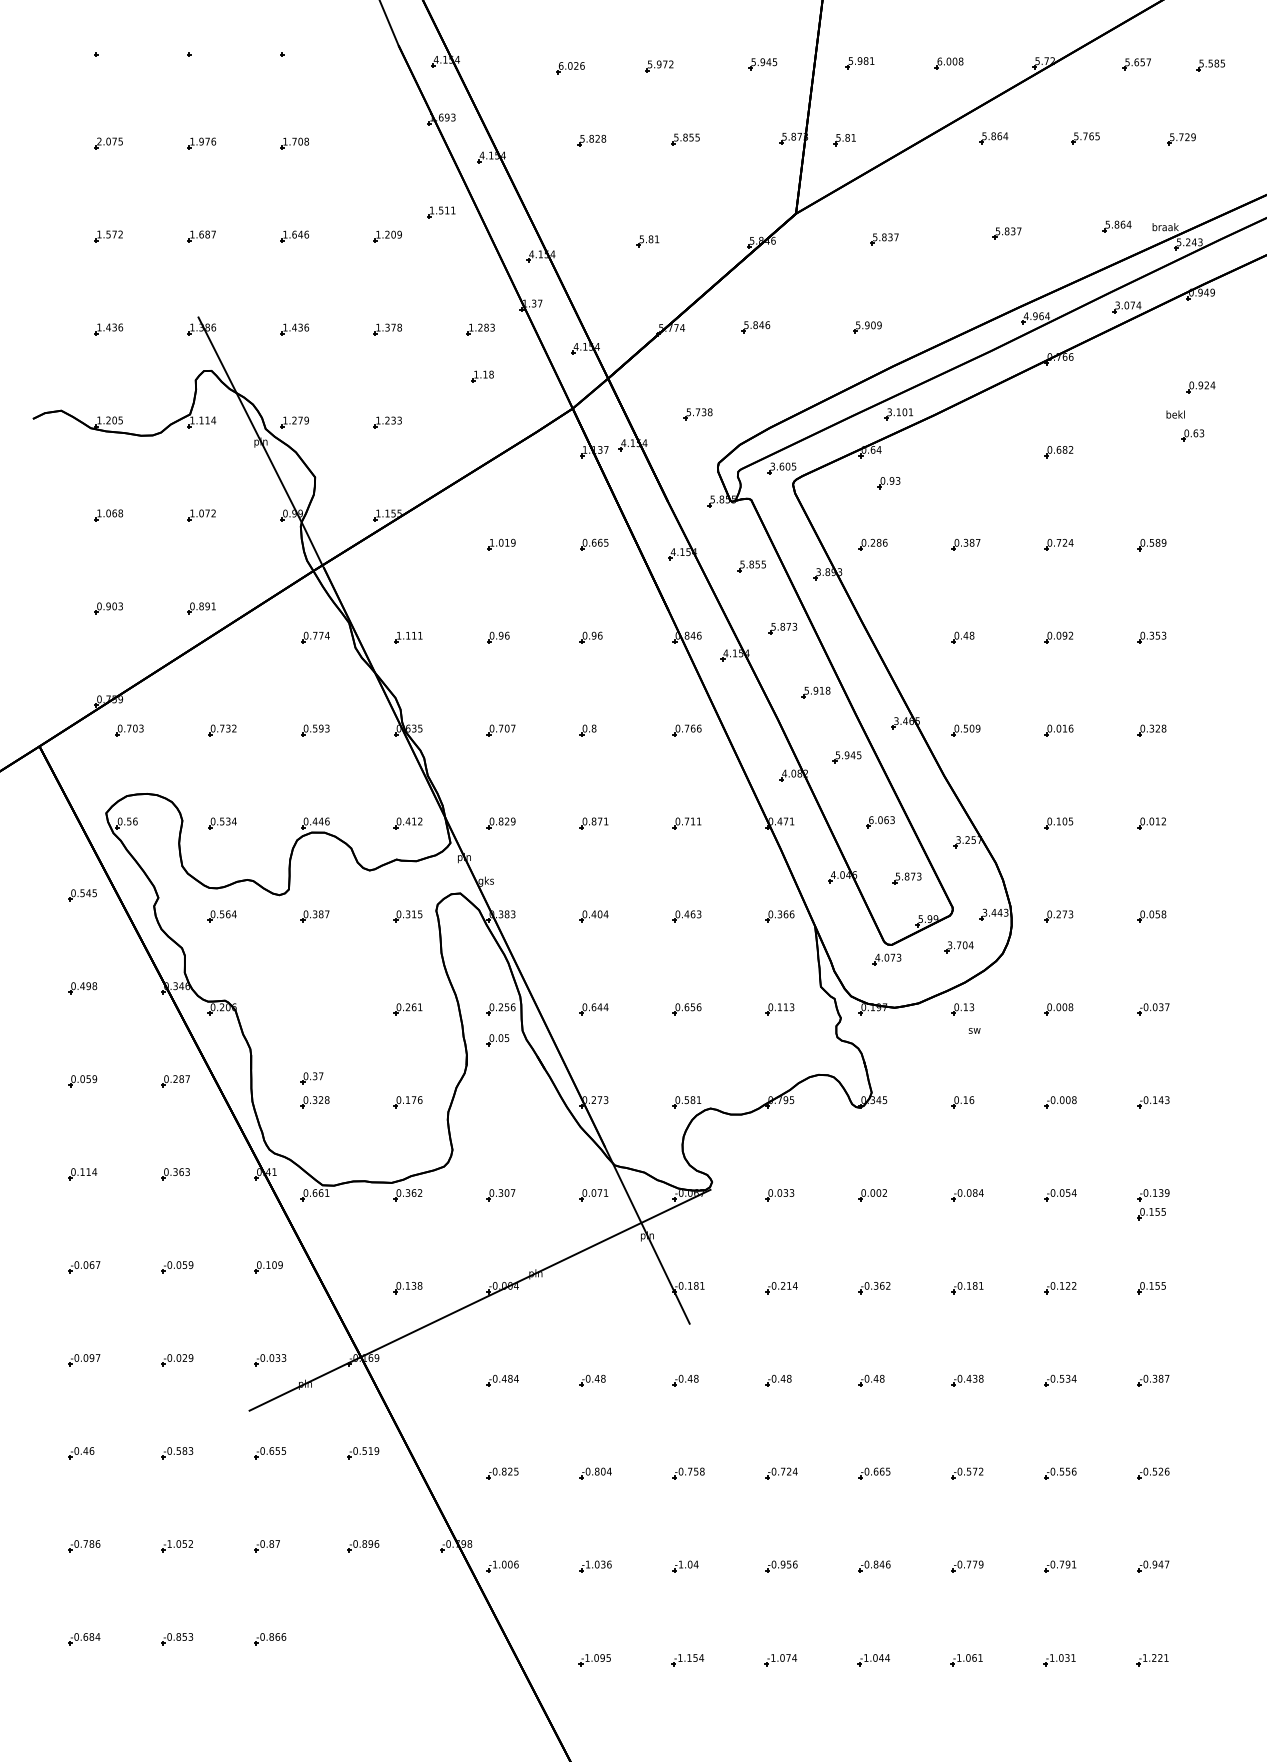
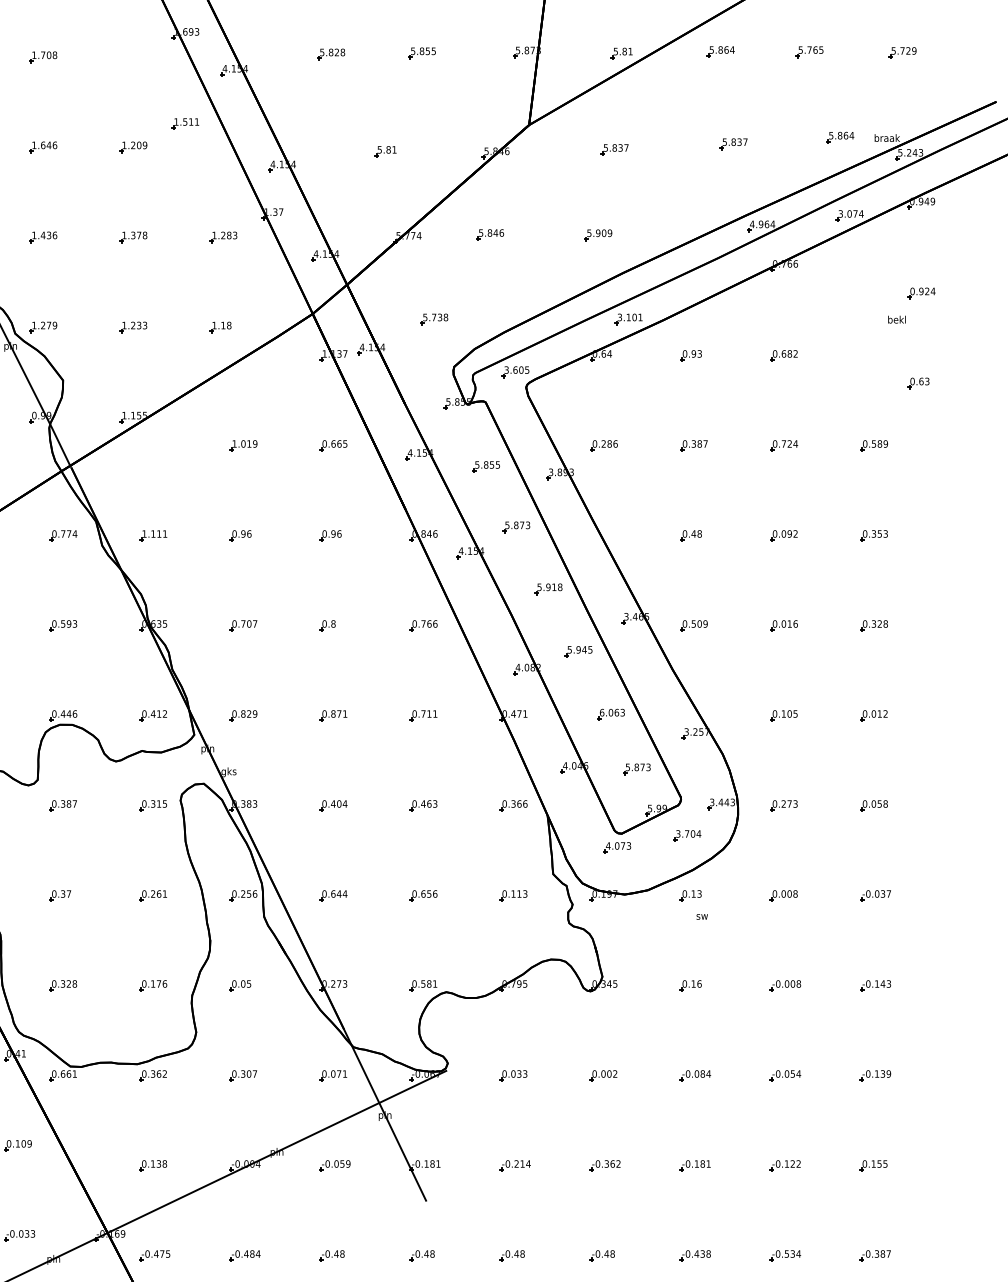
part: (844, 140) -> (621, 54), moved
part: (482, 376) -> (220, 327), moved
part: (1192, 435) -> (918, 383), moved
part: (888, 483) -> (690, 356), moved
part: (497, 1040) -> (239, 986), moved
part: (311, 1078) -> (59, 896), moved
part: (1151, 1214) -> (873, 1094), removed
part: (595, 1288) -> (334, 1166), added
part: (409, 1380) -> (154, 1255), added

